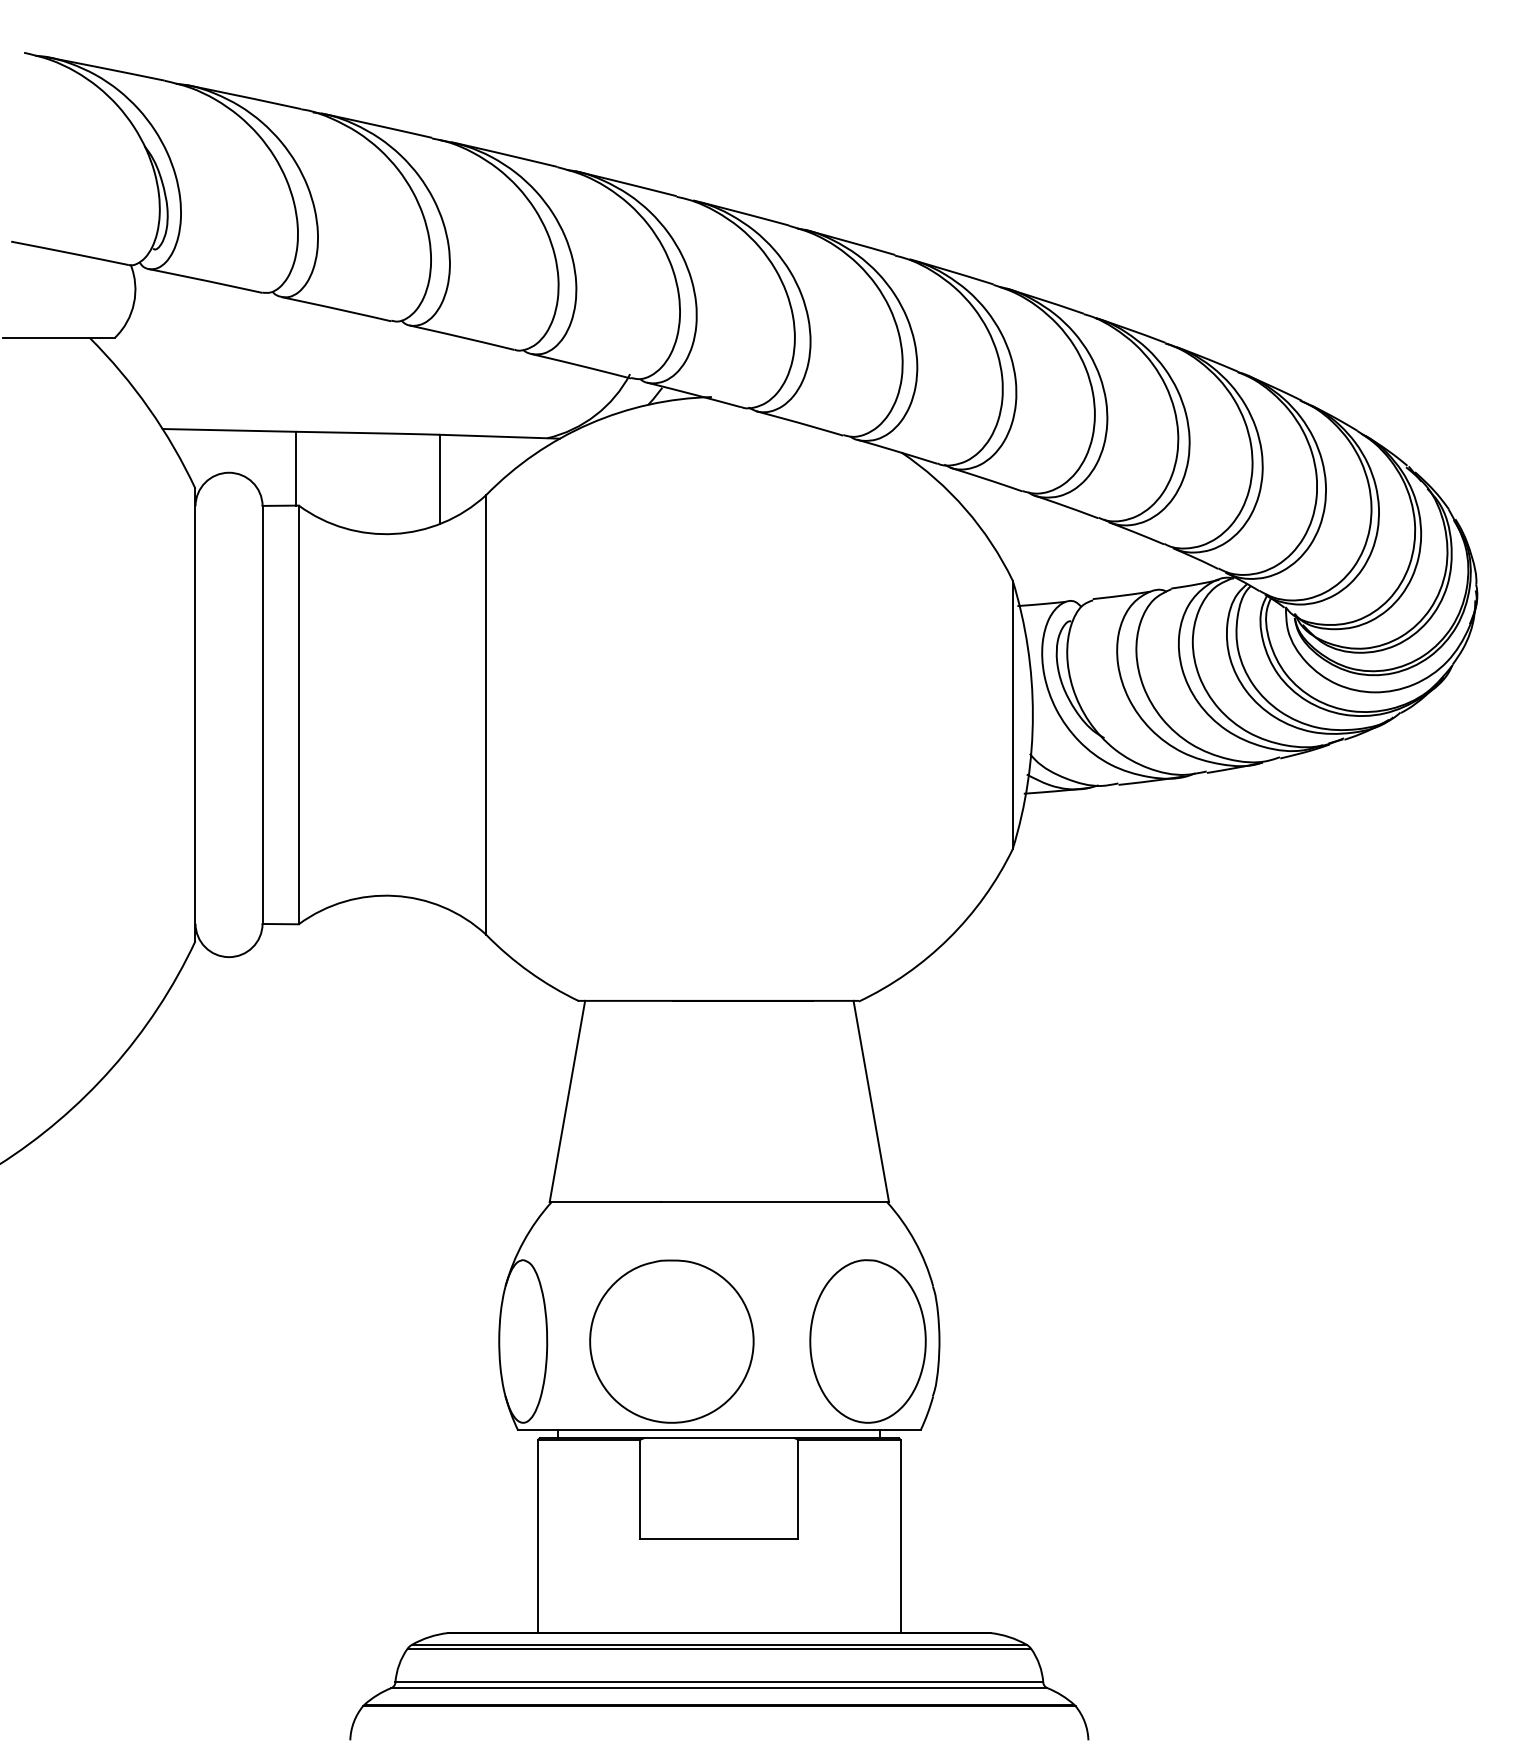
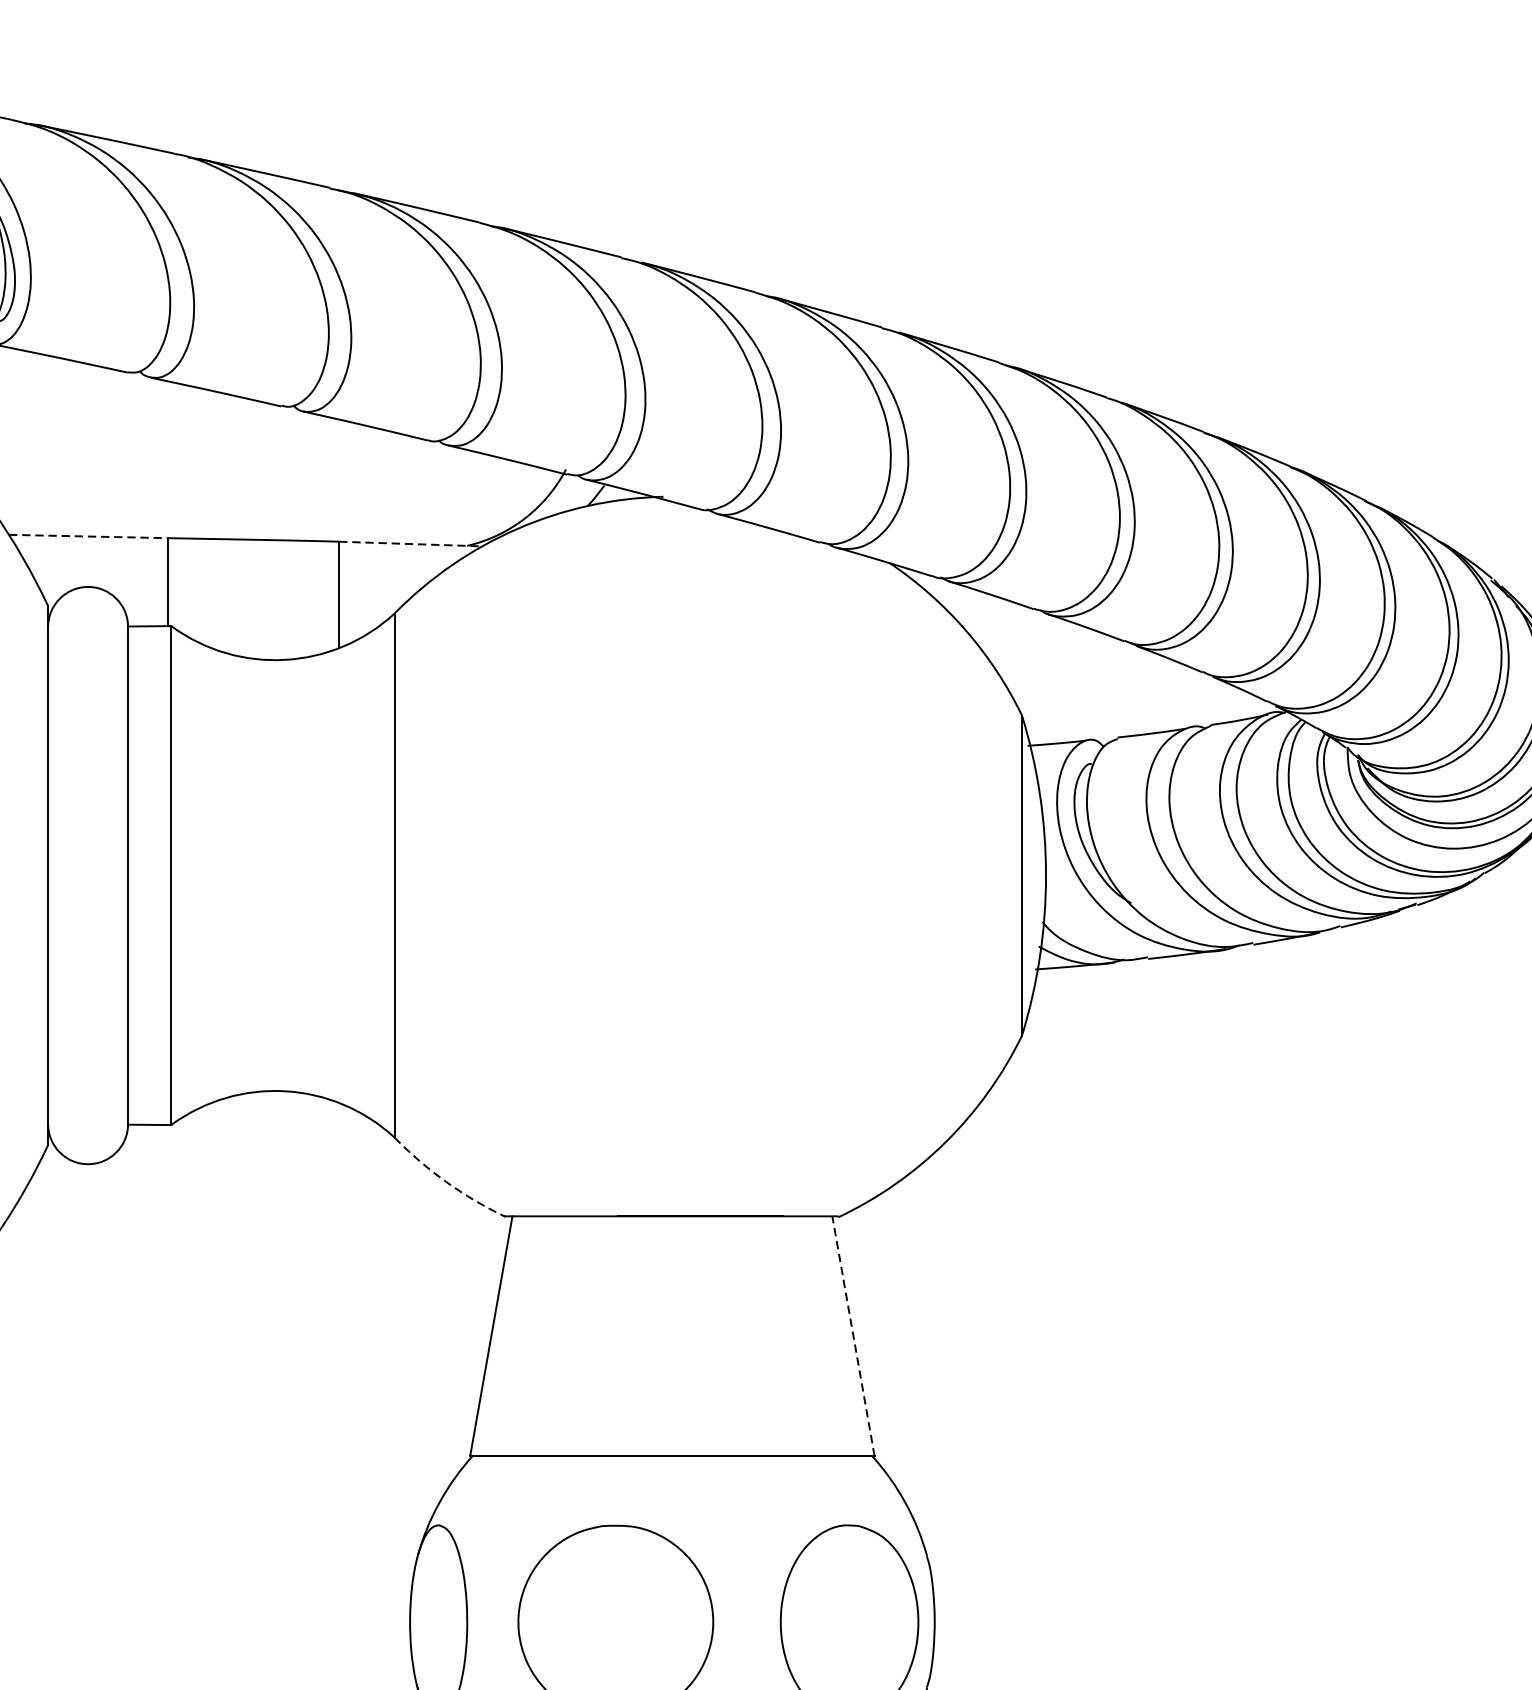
line: (229, 430) -> (88, 536), solid -> dashed
line: (500, 436) -> (411, 543), solid -> dashed
arc: (529, 972) -> (446, 1182), solid -> dashed
line: (871, 1101) -> (853, 1336), solid -> dashed

